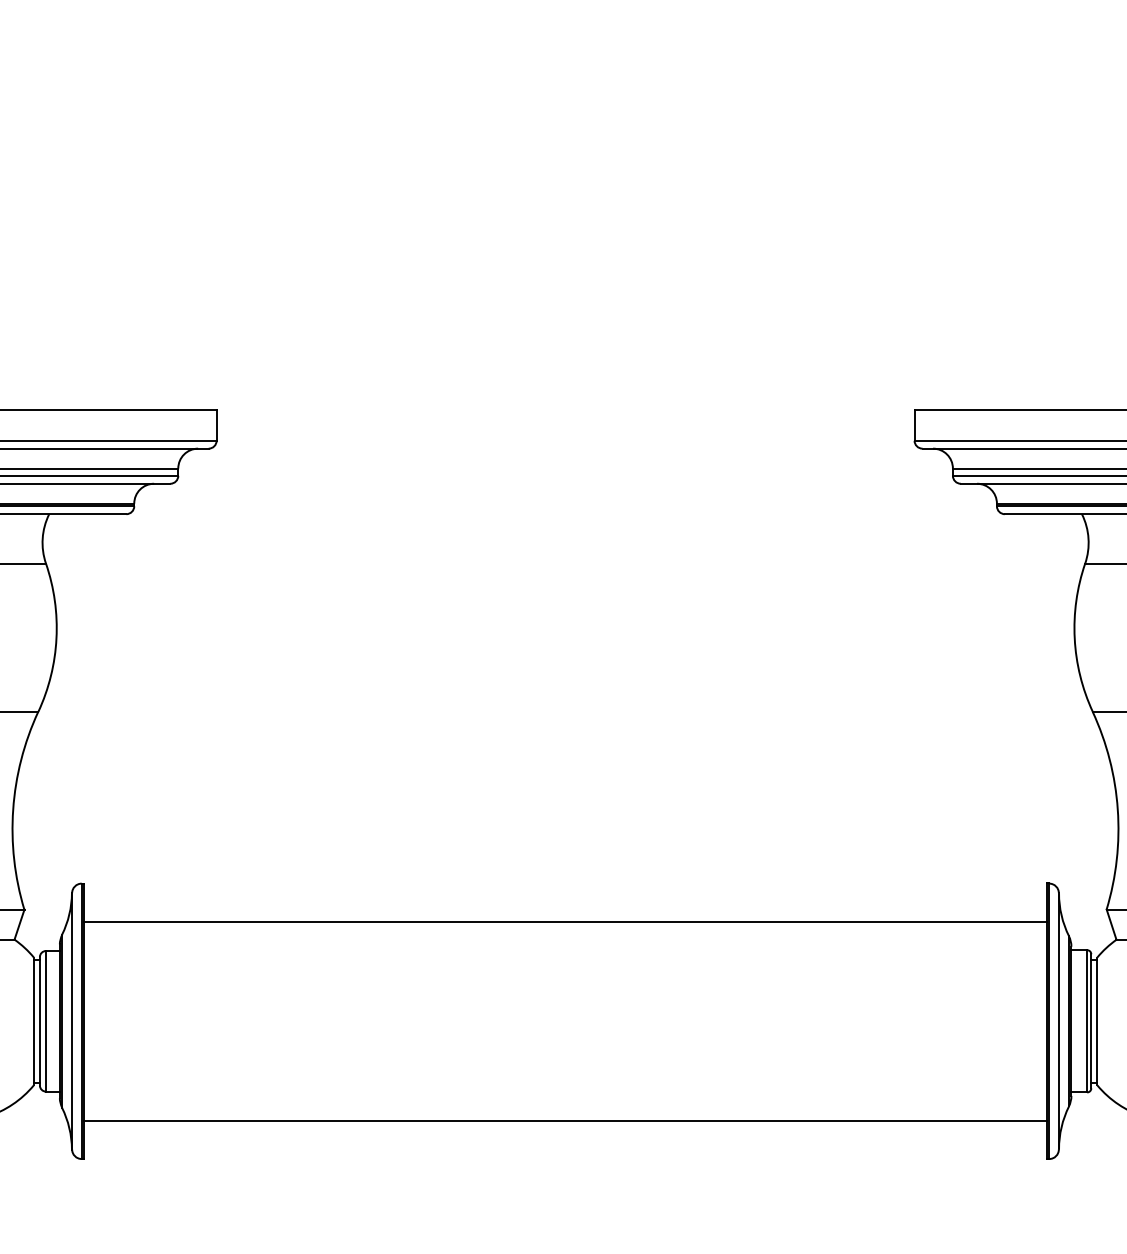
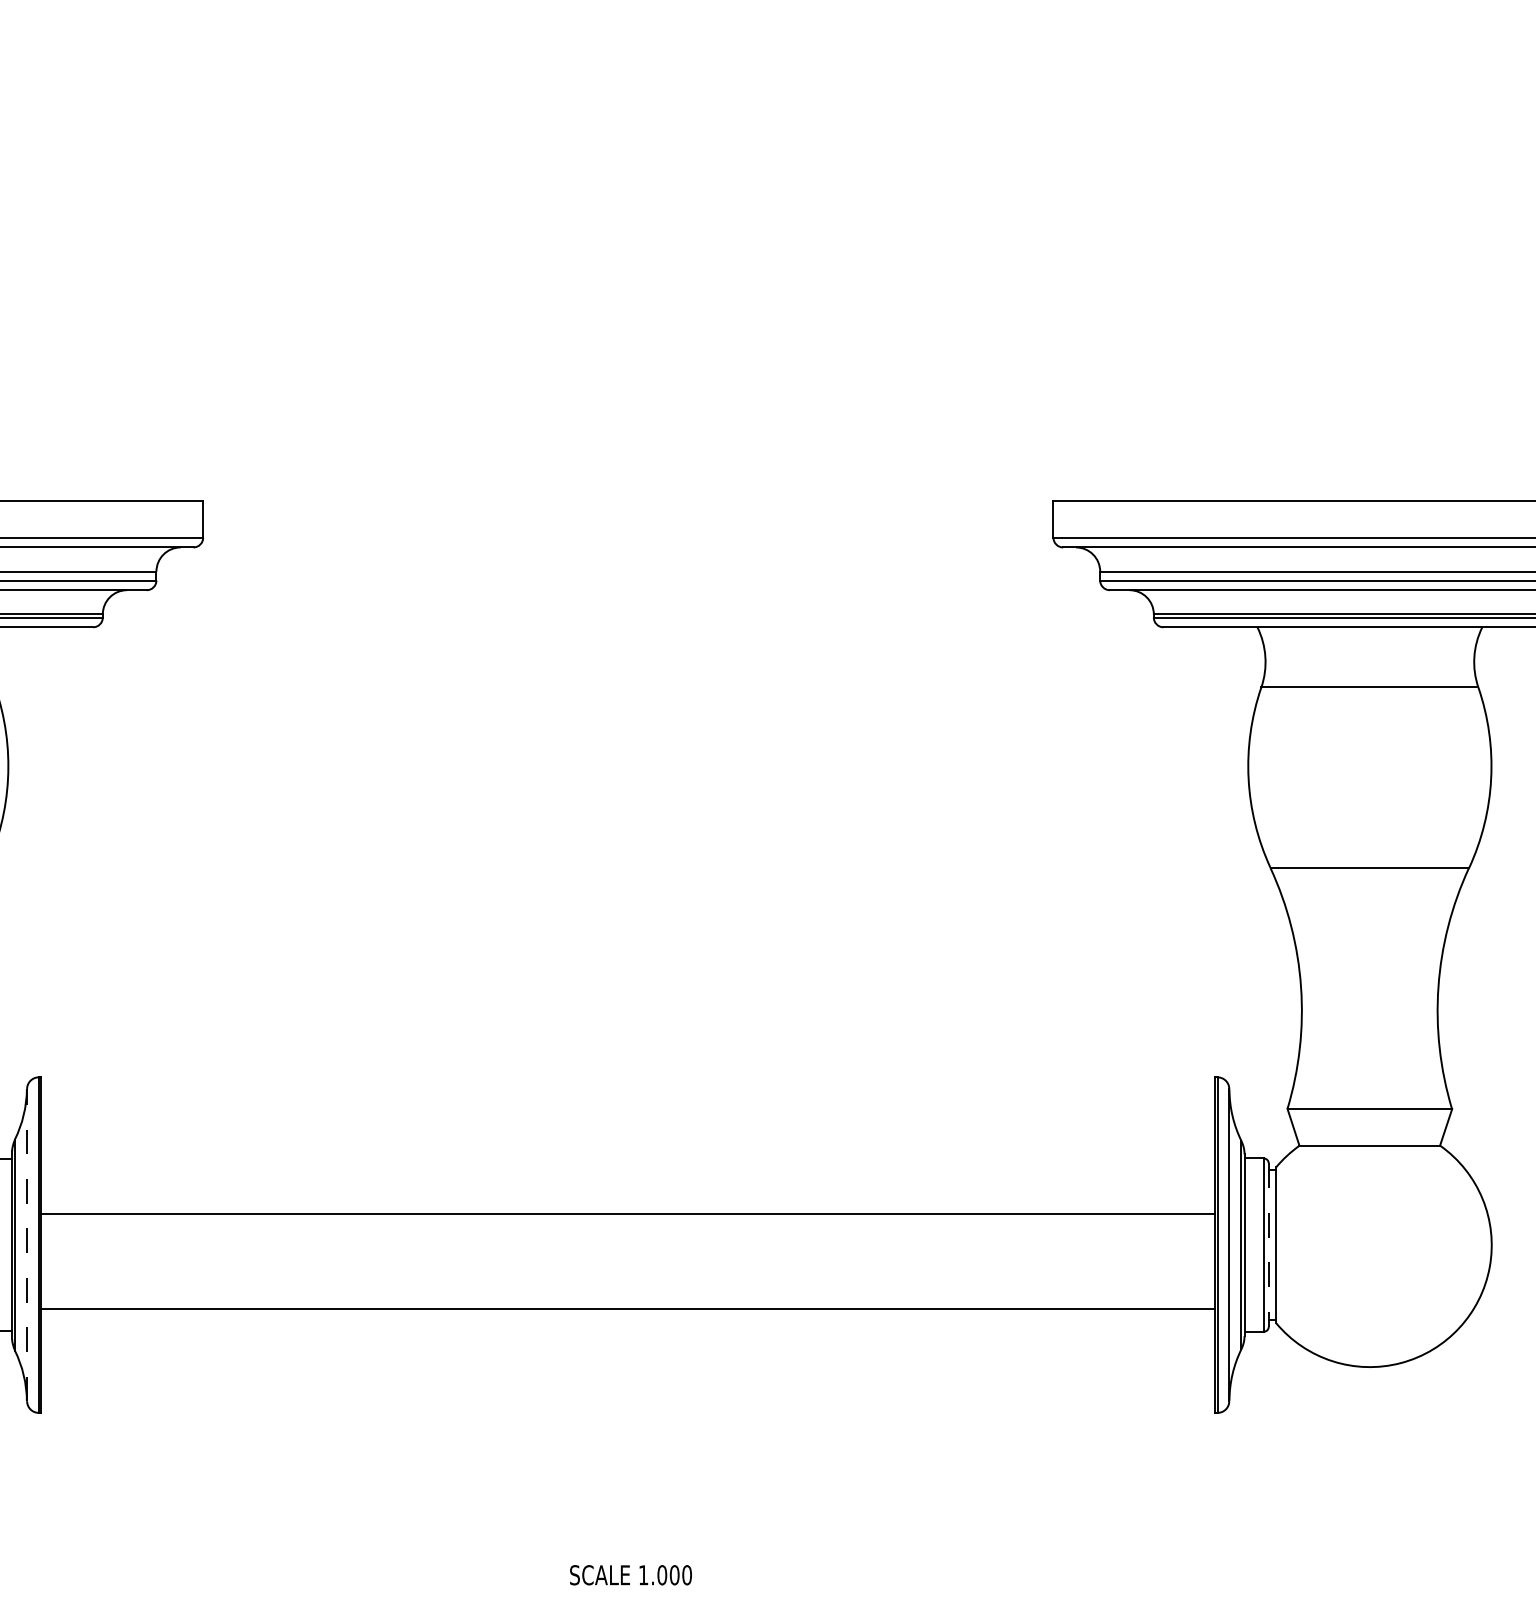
line: (565, 921) -> (628, 1213), moved
line: (72, 1020) -> (27, 1244), solid -> dashed
line: (1091, 1021) -> (1268, 1245), solid -> dashed
line: (565, 1120) -> (628, 1308), moved

